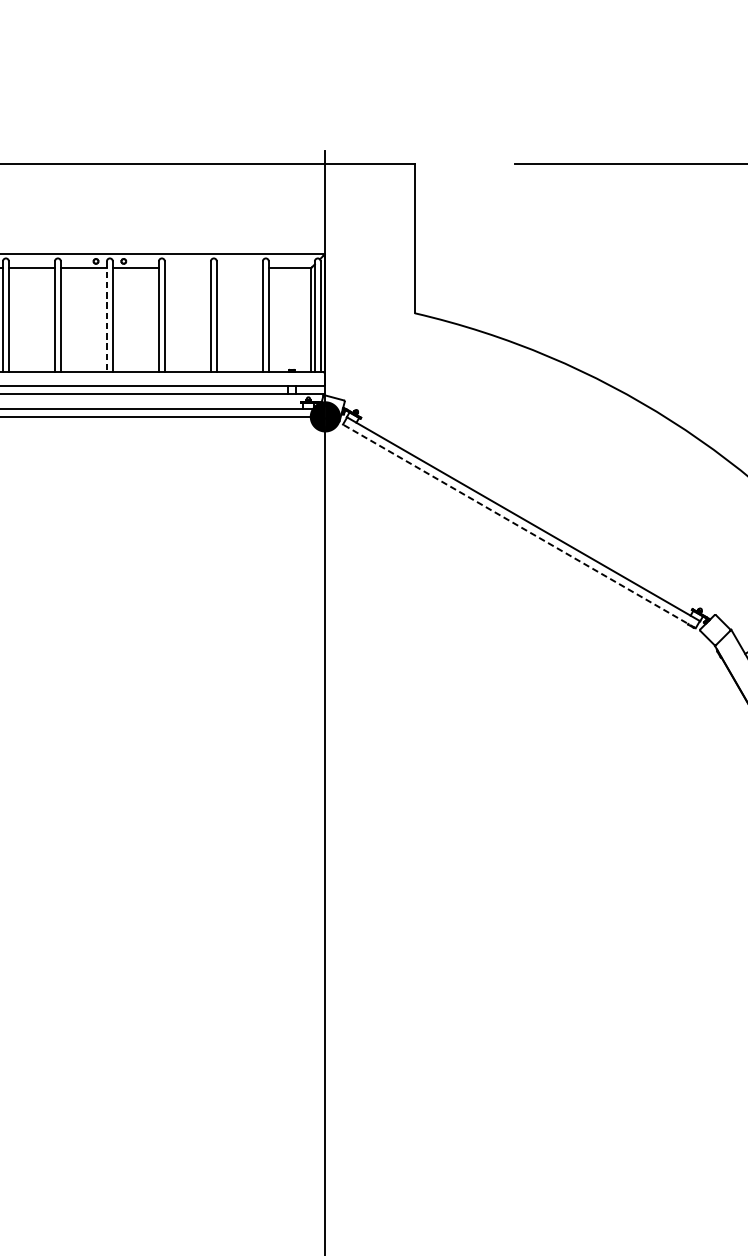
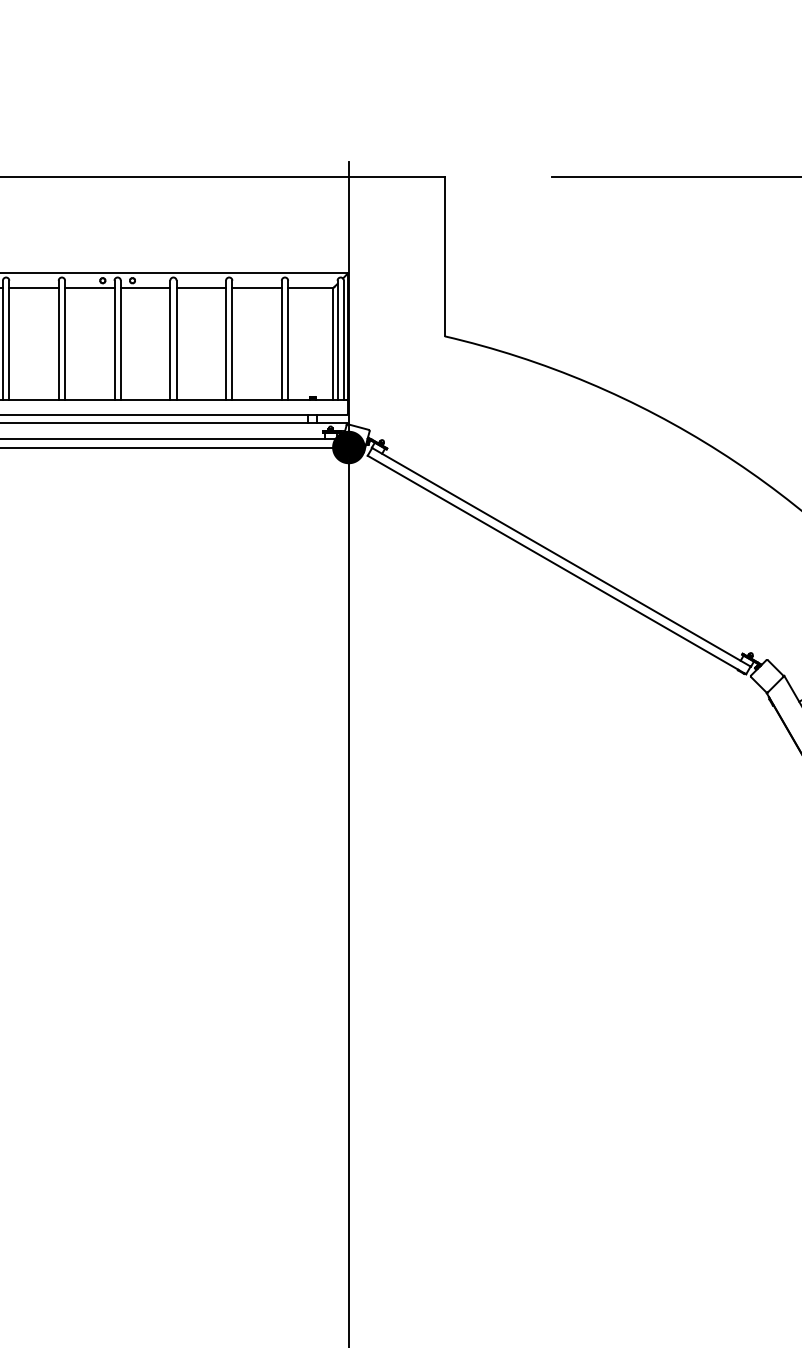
line: (188, 268) -> (201, 288), added
line: (239, 268) -> (256, 288), added
line: (106, 317) -> (114, 340), dashed -> solid
line: (518, 526) -> (556, 565), dashed -> solid

